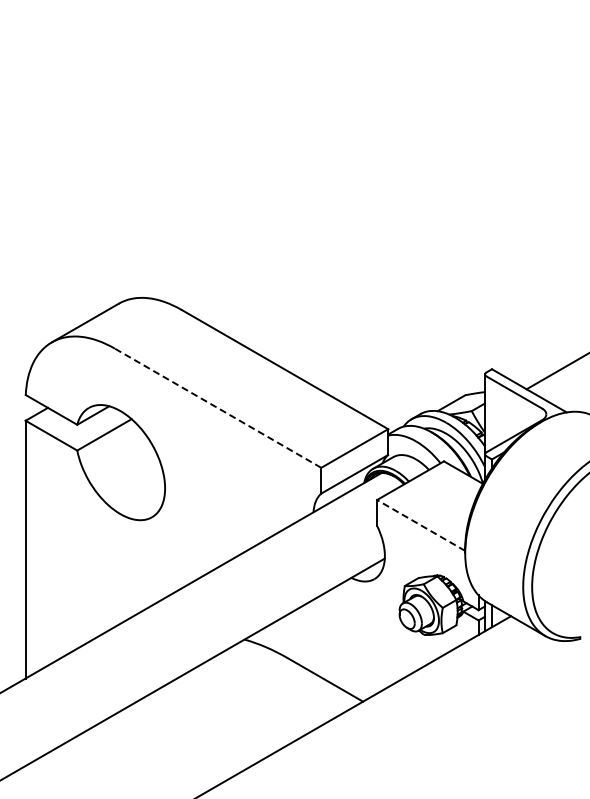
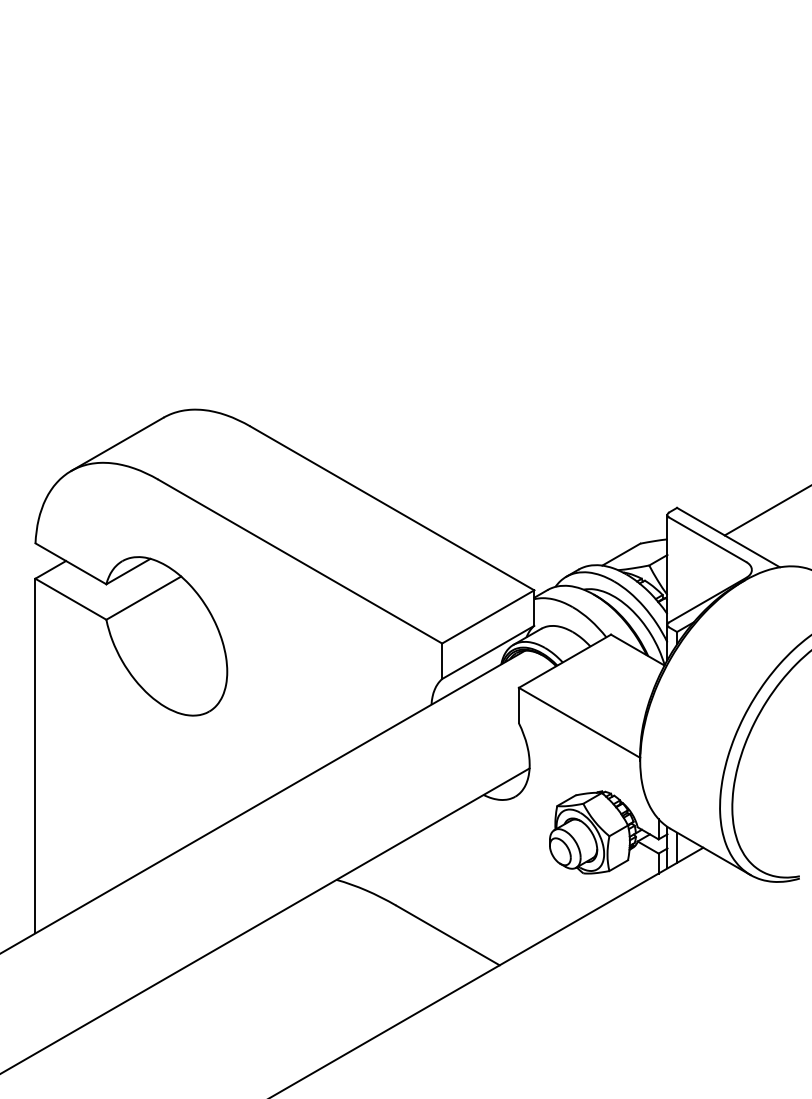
line: (217, 408) -> (299, 561), dashed -> solid
line: (421, 525) -> (580, 722), dashed -> solid

